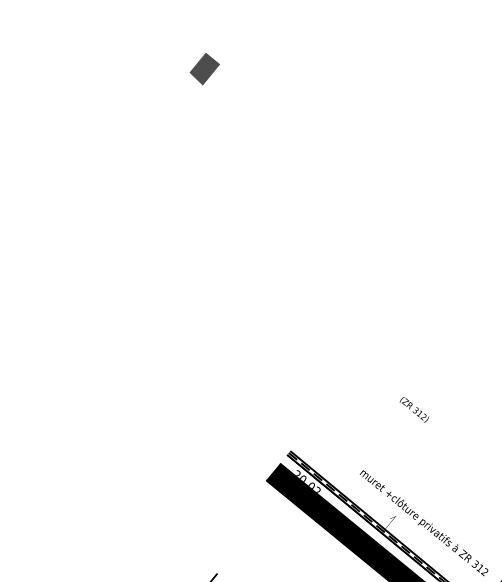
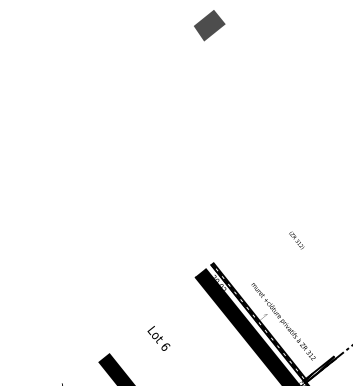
part: (204, 68) -> (209, 25), size x1.67
text: (414, 409) -> (296, 240), moved

